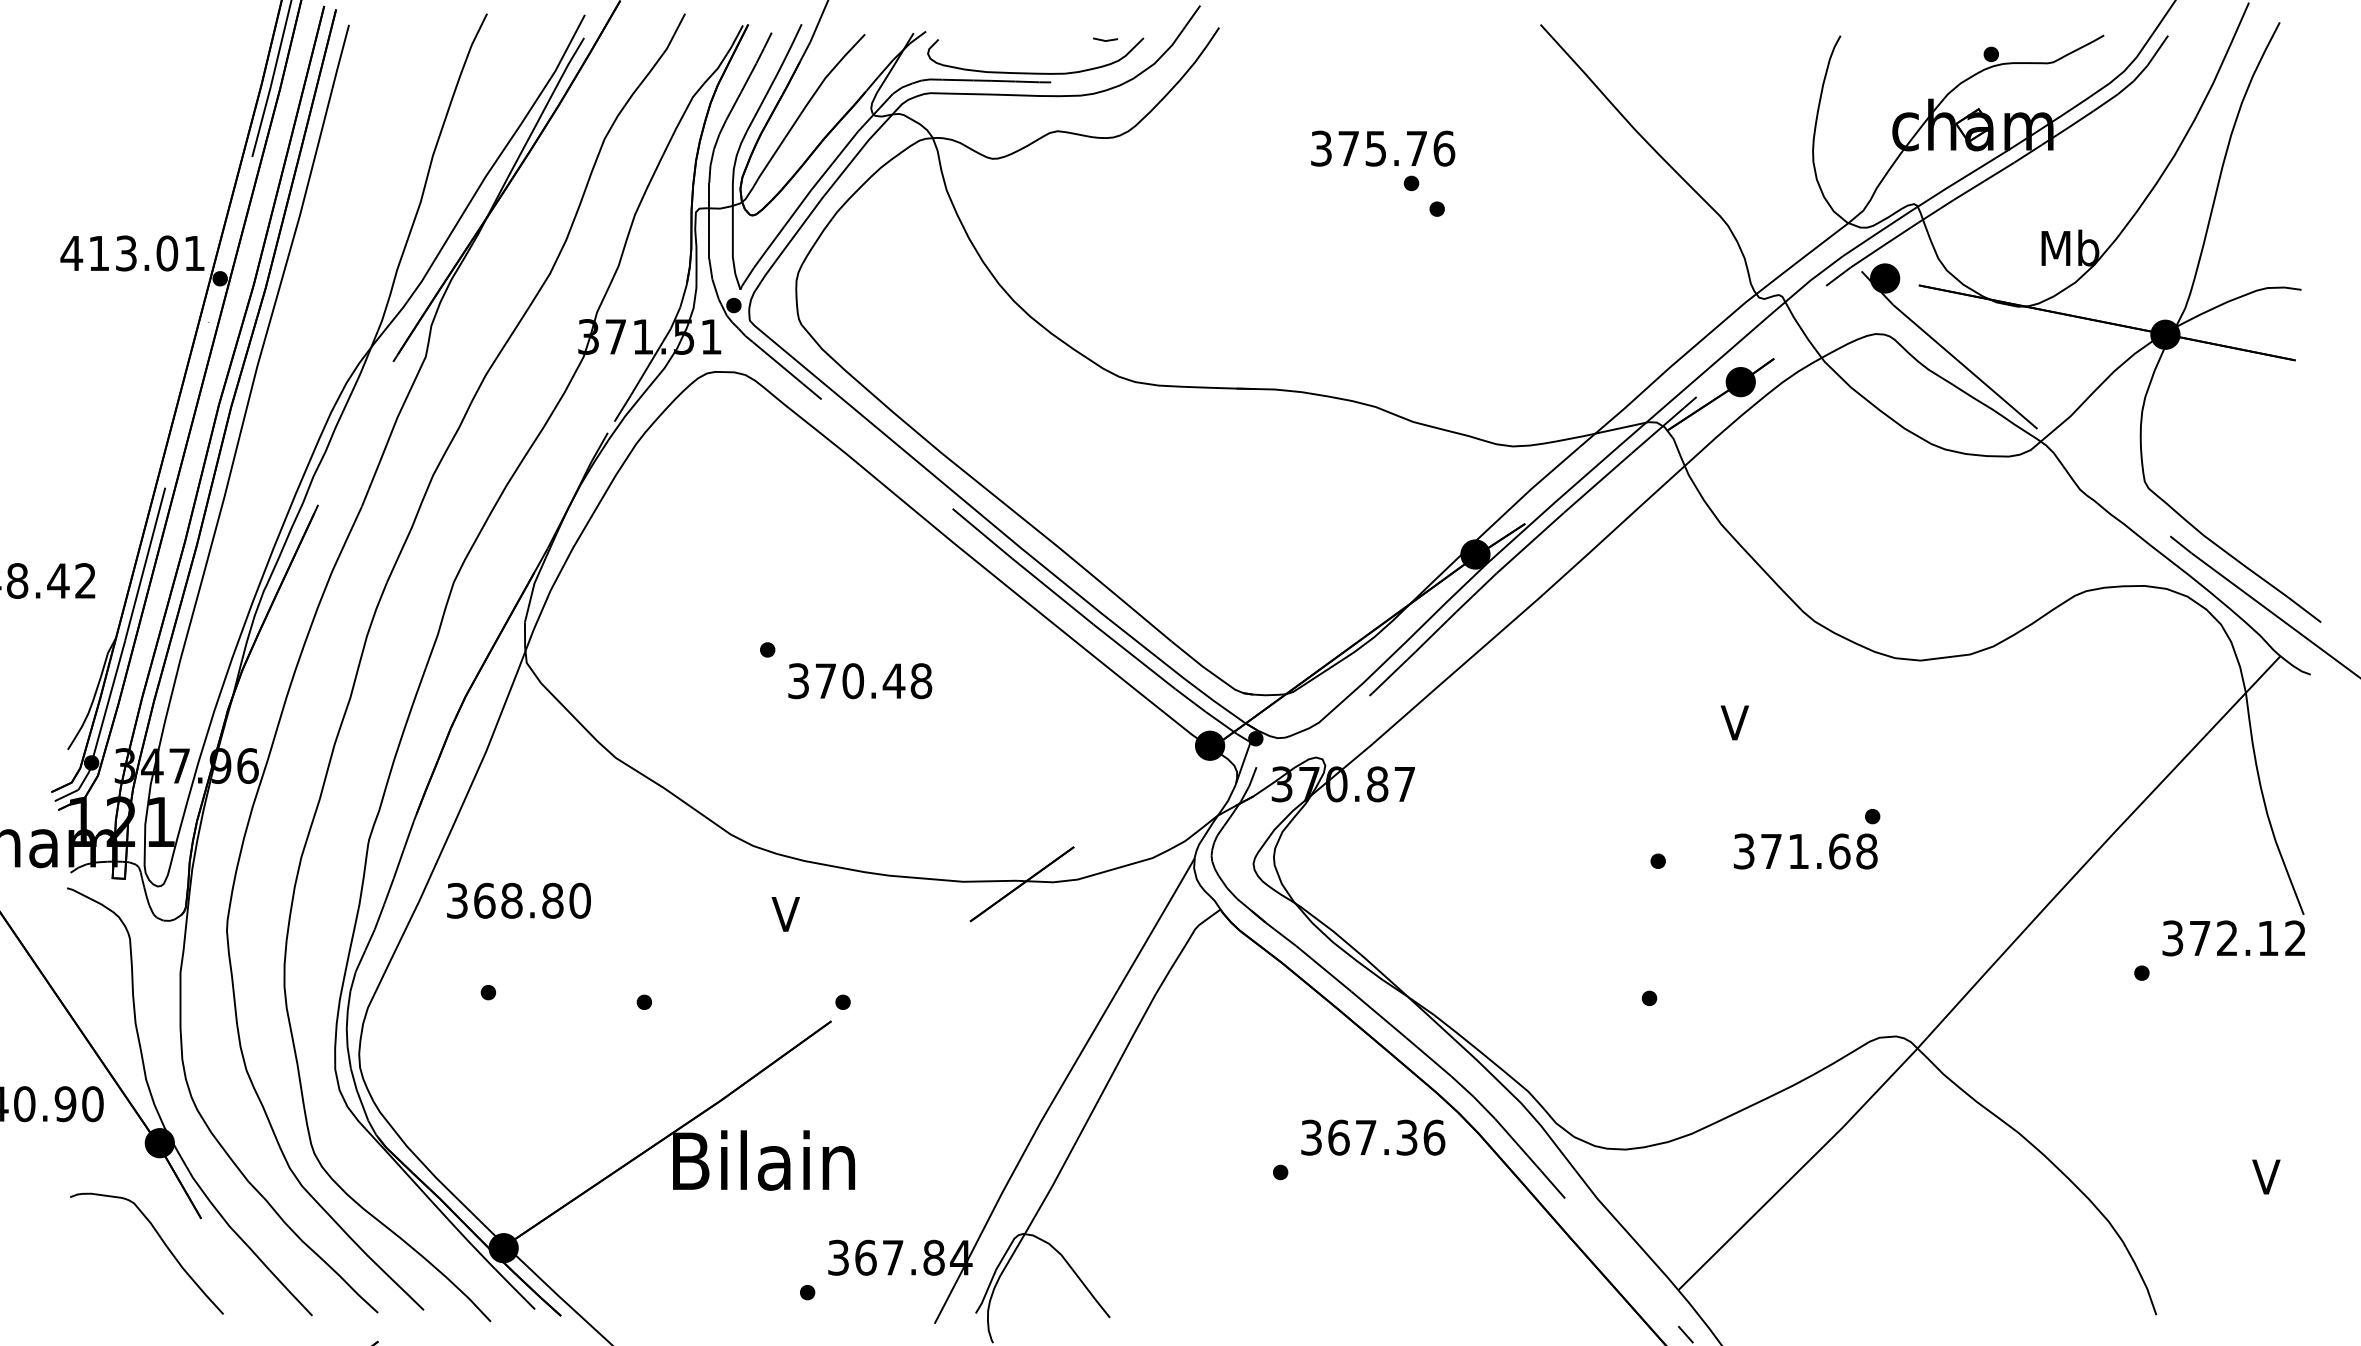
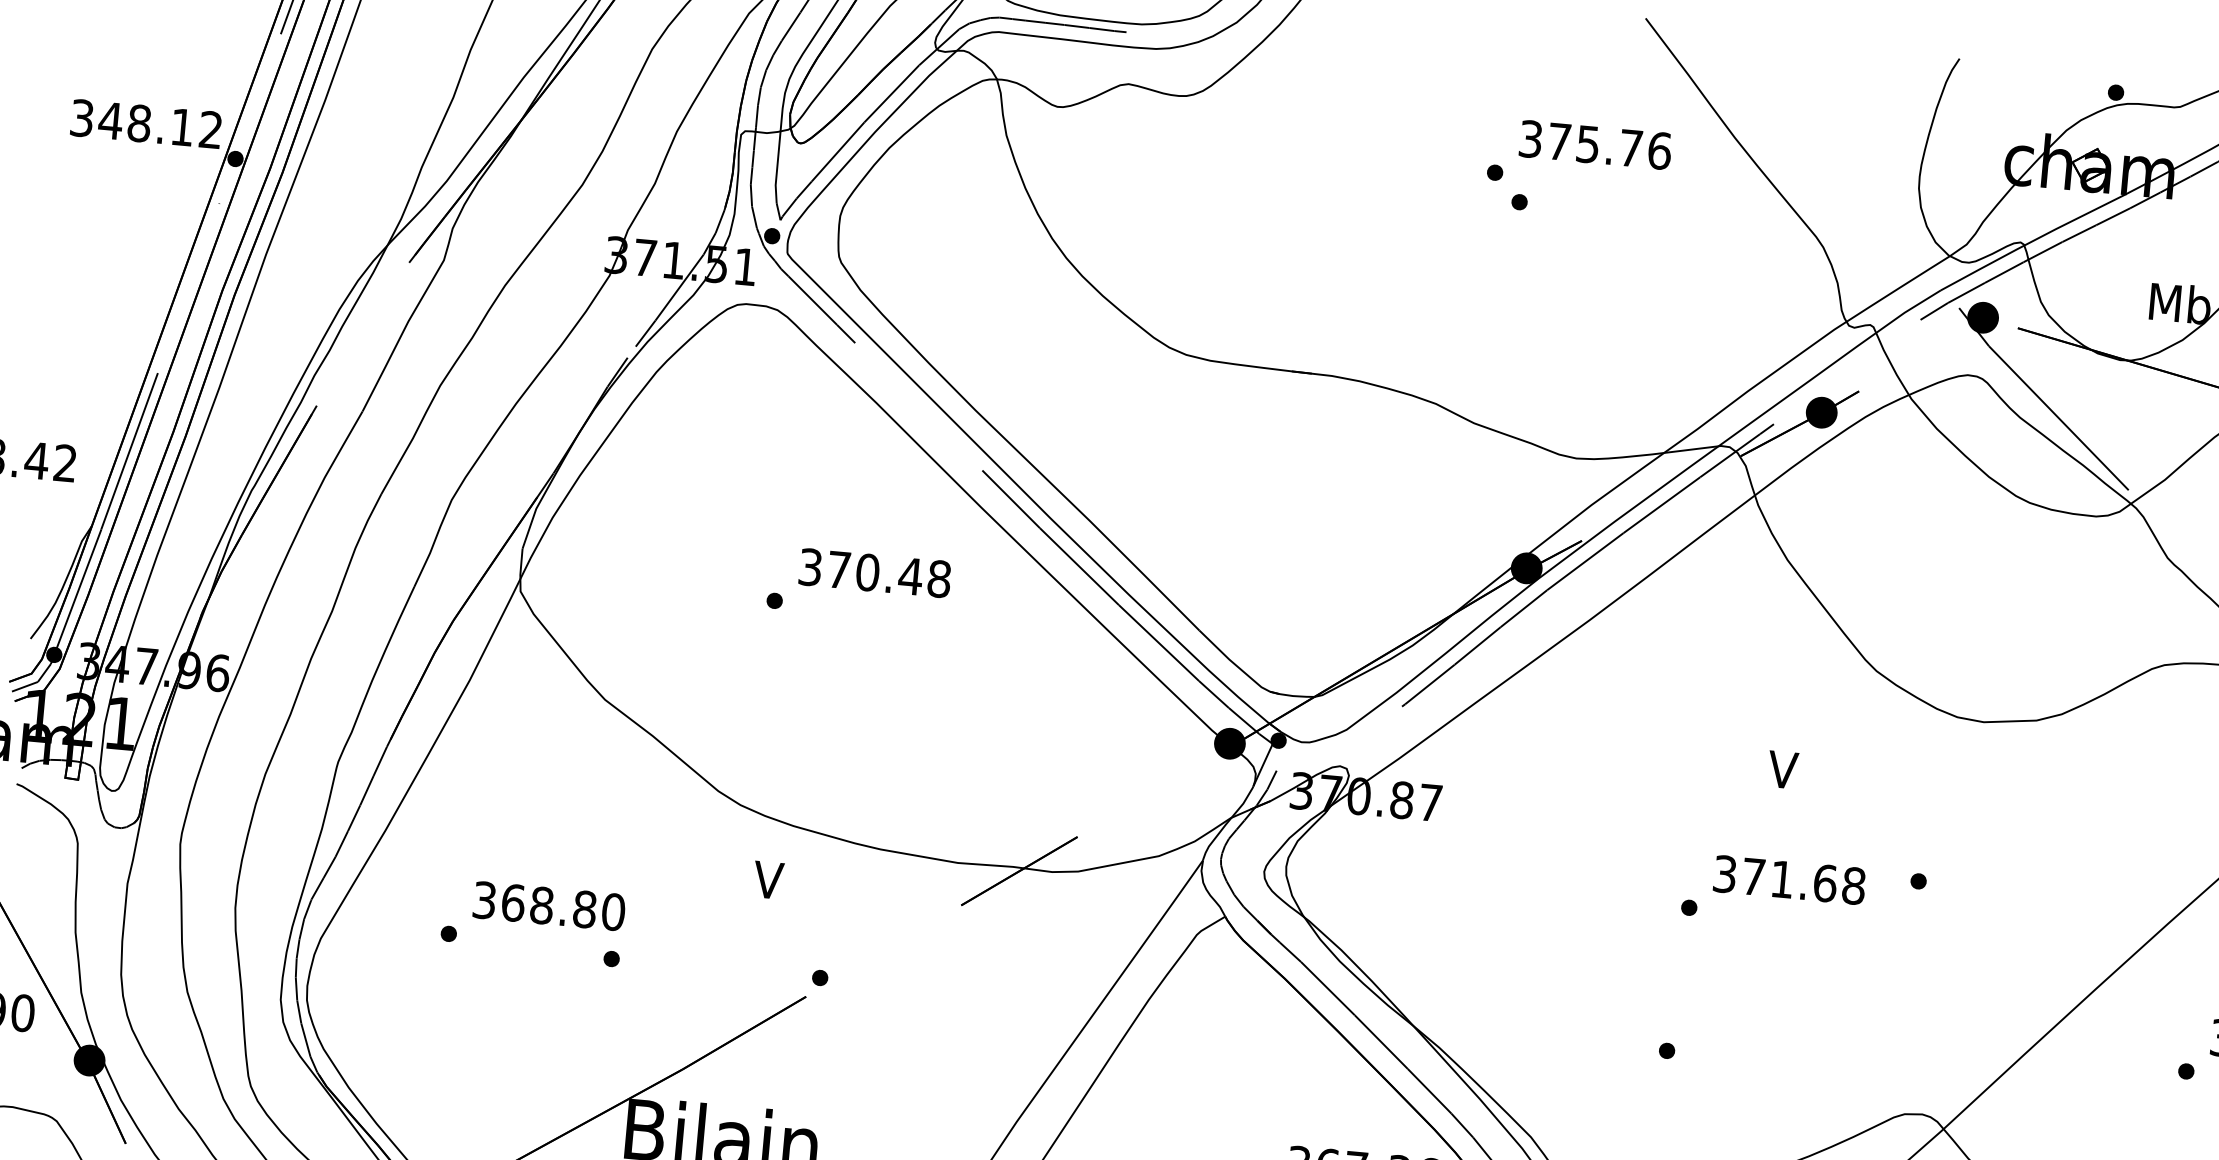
text: (1383, 148) -> (1596, 144), moved
text: (132, 253) -> (145, 124), 413.01 -> 348.12
text: (860, 681) -> (875, 573), moved
text: (1805, 851) -> (1789, 880), moved
text: (518, 900) -> (548, 905), moved

